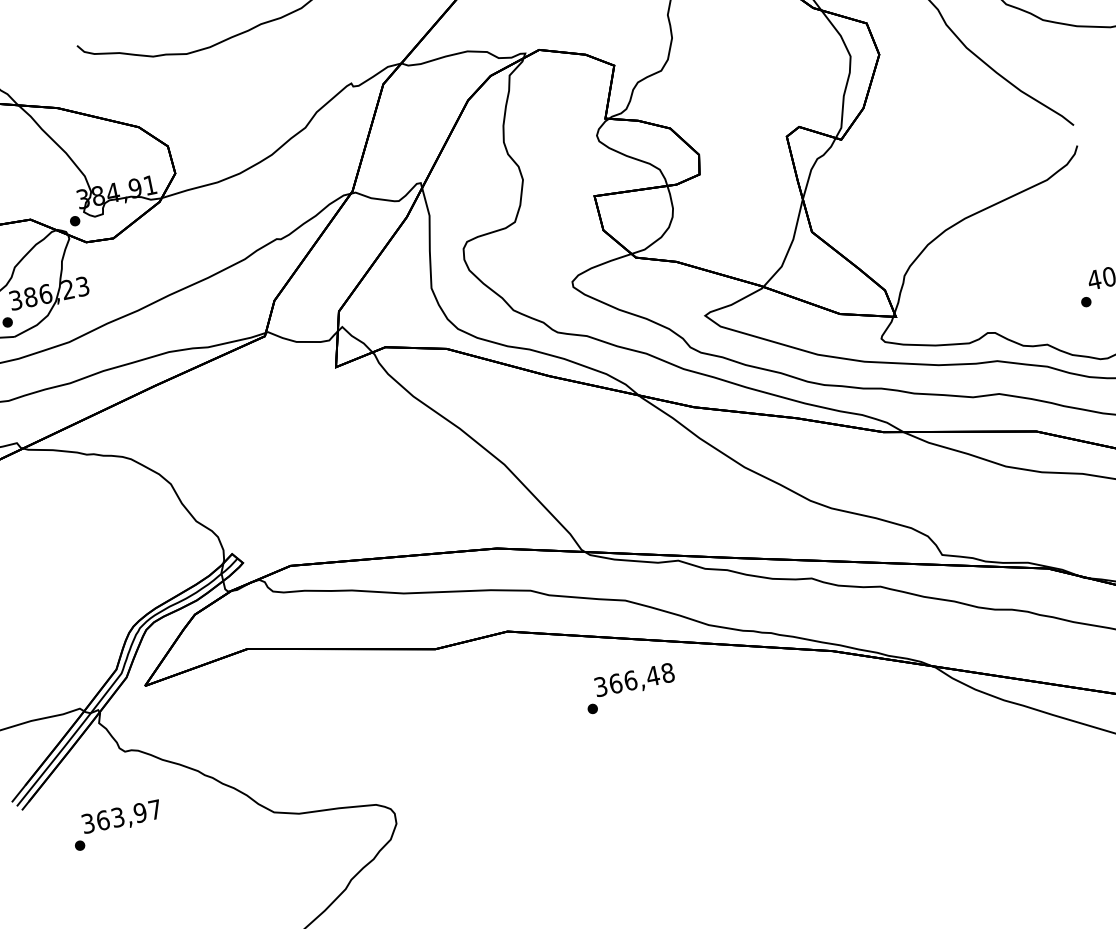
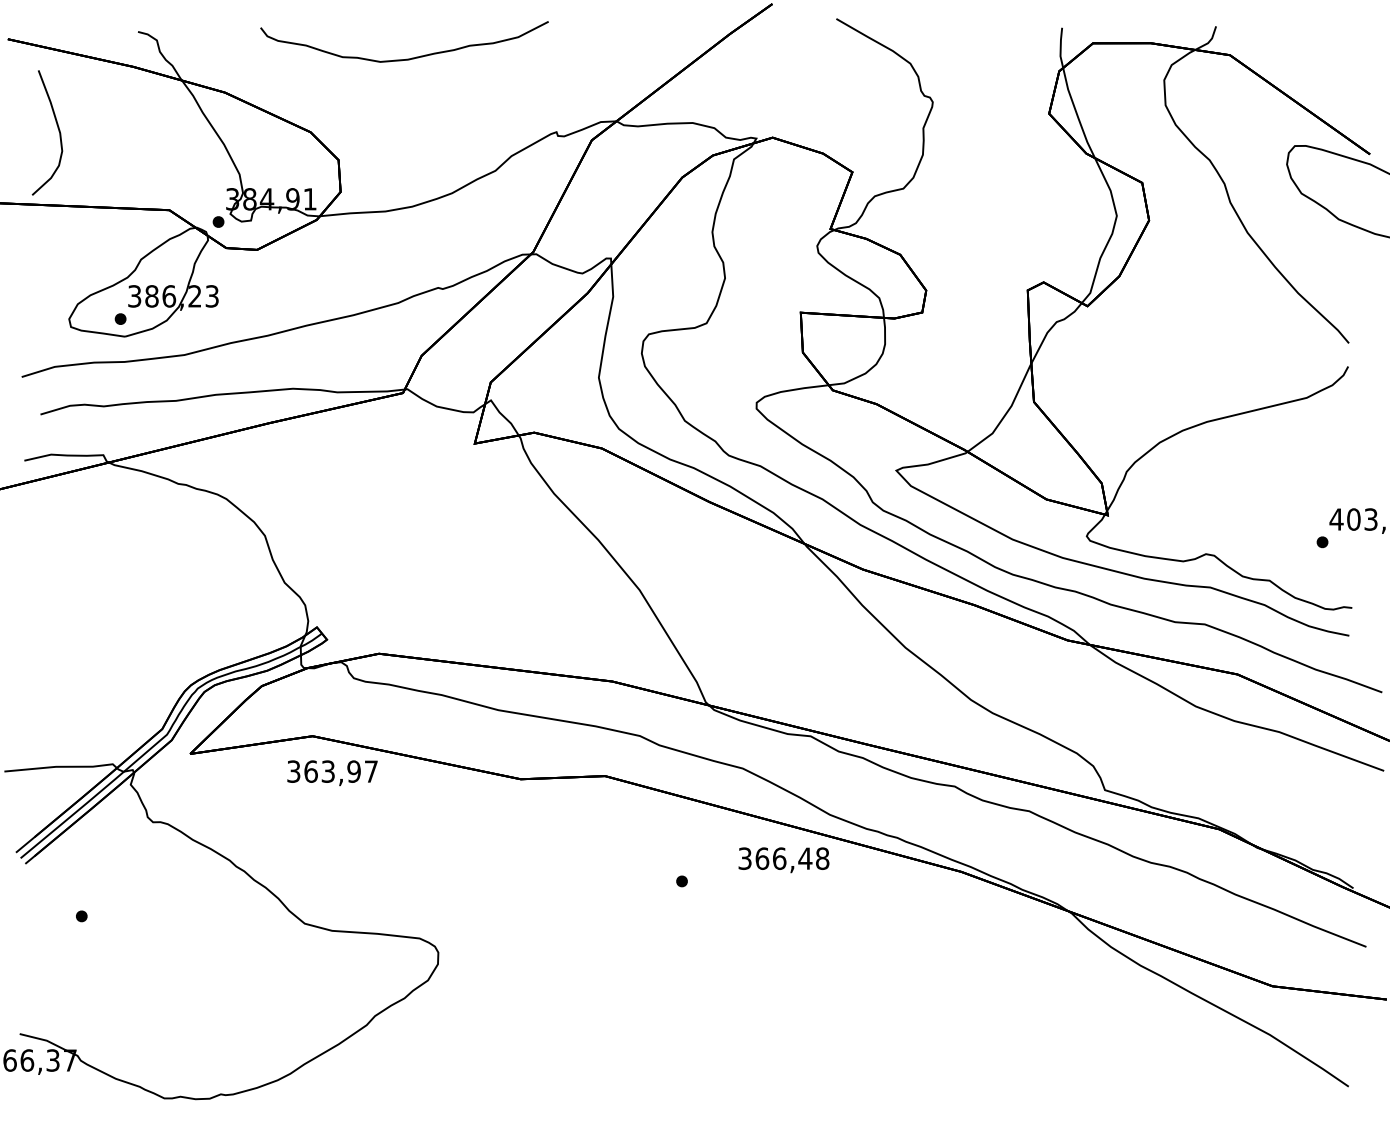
text: (634, 681) -> (783, 860), moved
text: (121, 818) -> (332, 773), moved

